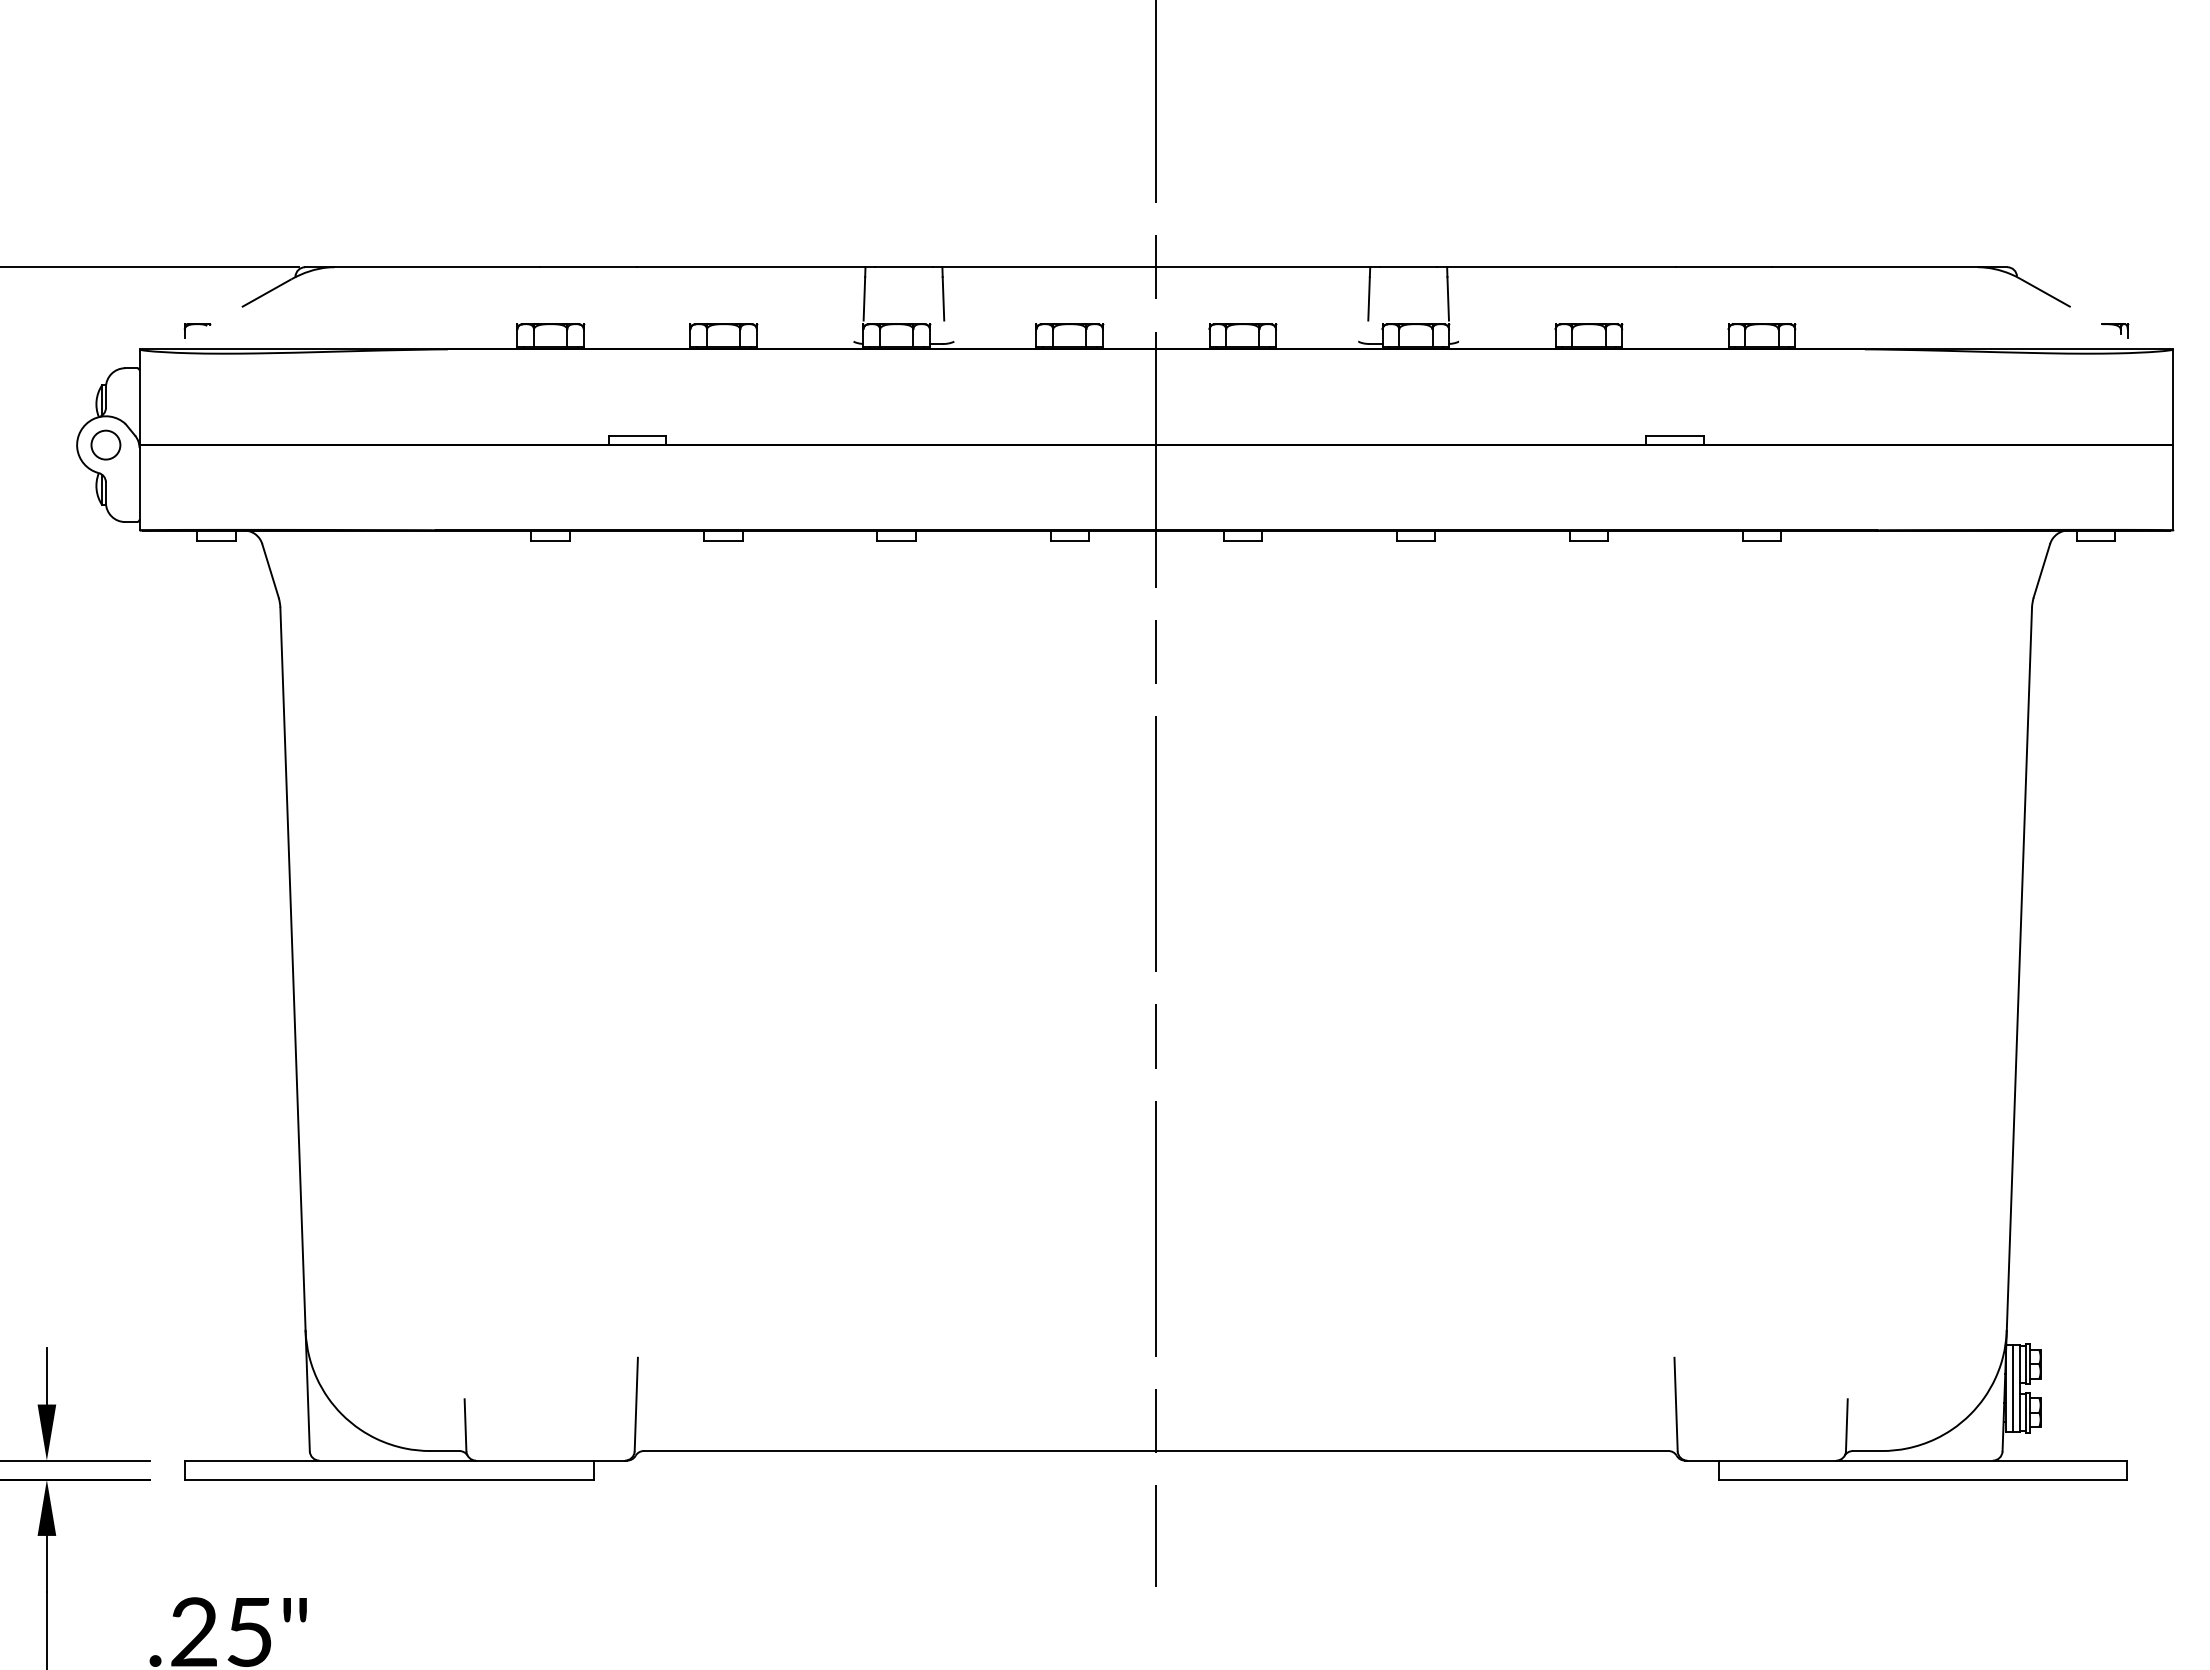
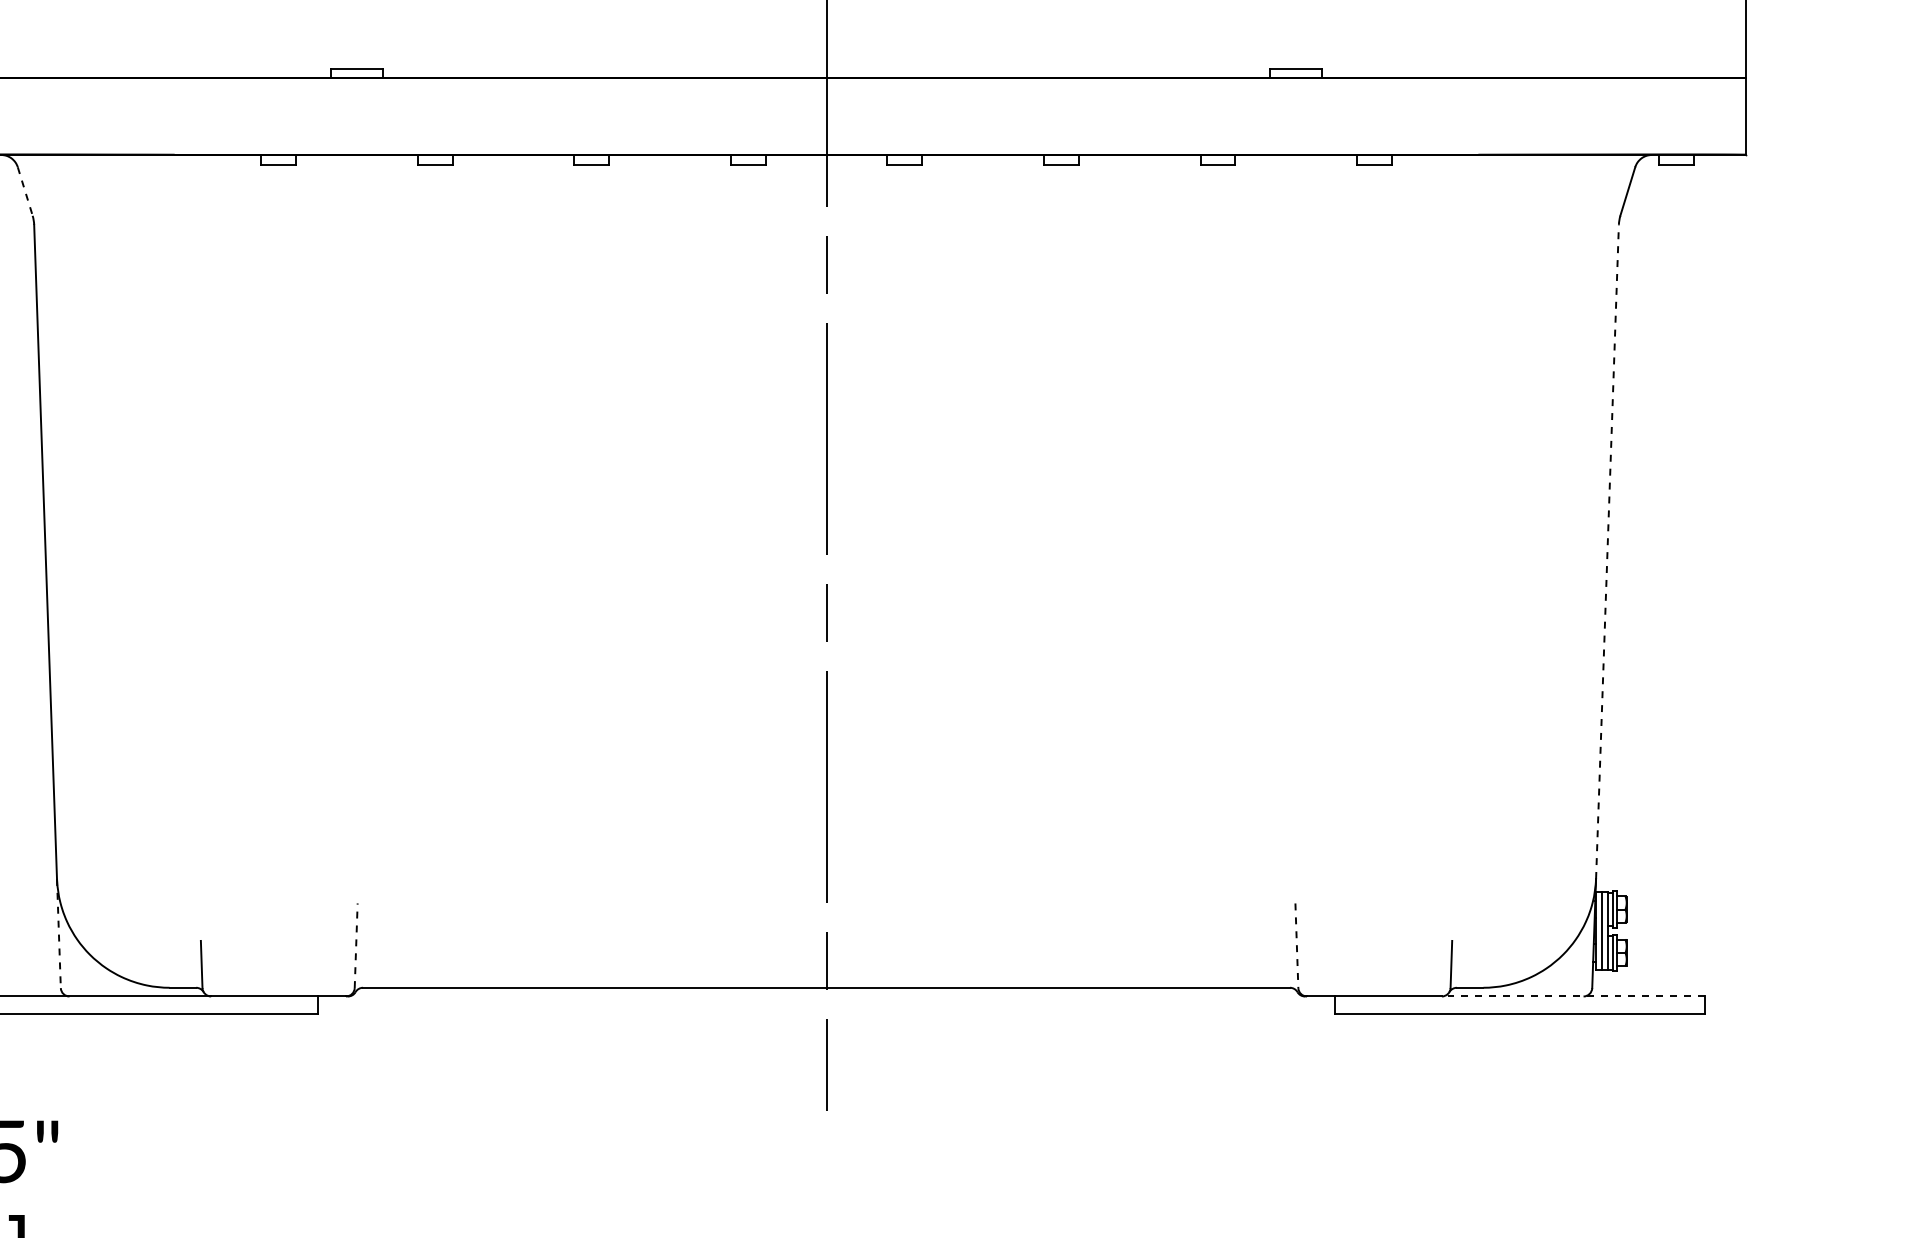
line: (270, 571) -> (25, 192), solid -> dashed
line: (2019, 969) -> (1607, 552), solid -> dashed
line: (307, 1391) -> (58, 933), solid -> dashed
line: (636, 1404) -> (356, 945), solid -> dashed
line: (1676, 1404) -> (1297, 945), solid -> dashed
line: (1981, 1460) -> (1573, 996), solid -> dashed

